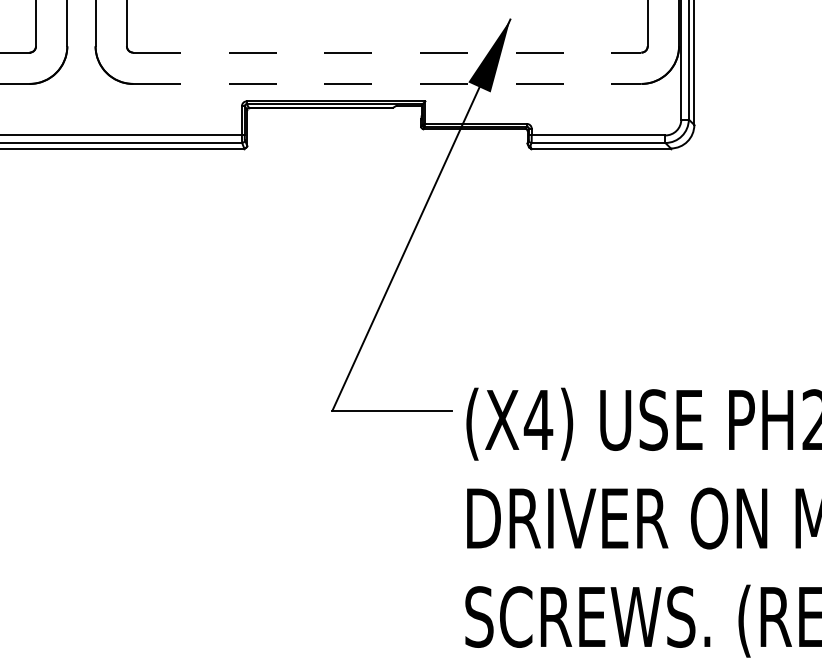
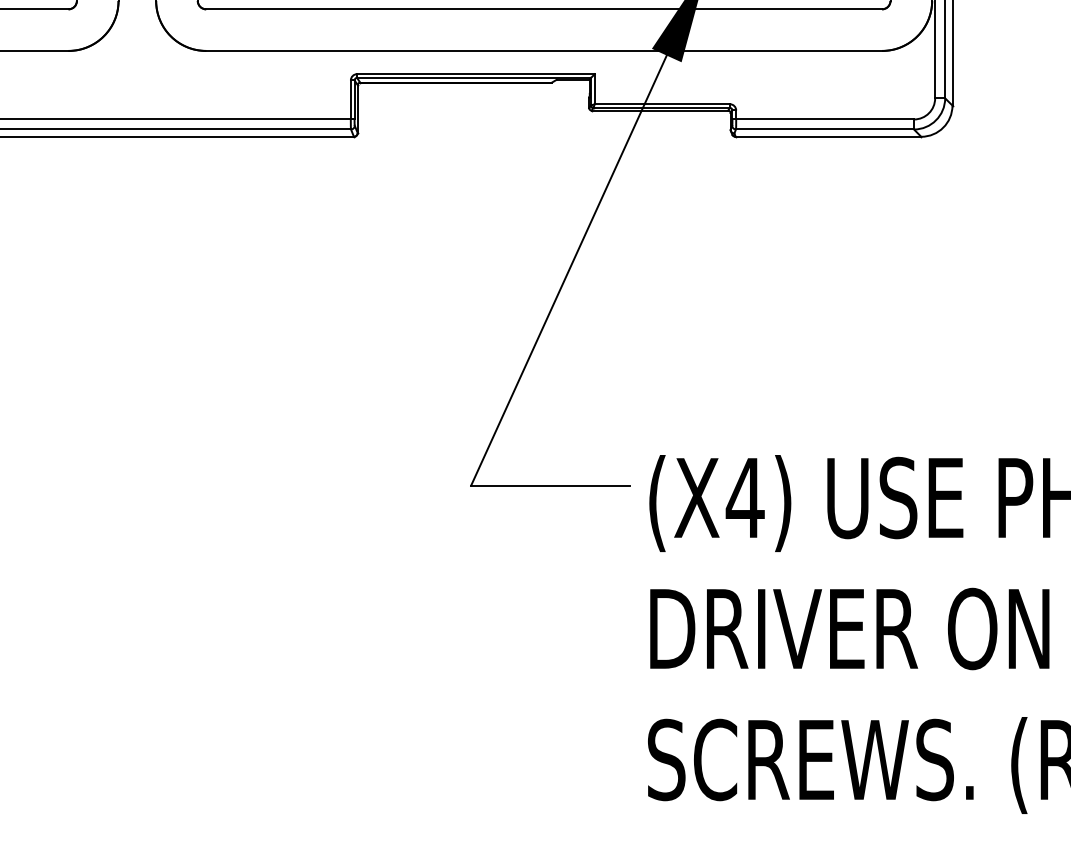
line: (387, 52) -> (544, 9), dashed -> solid
line: (387, 83) -> (544, 50), dashed -> solid

